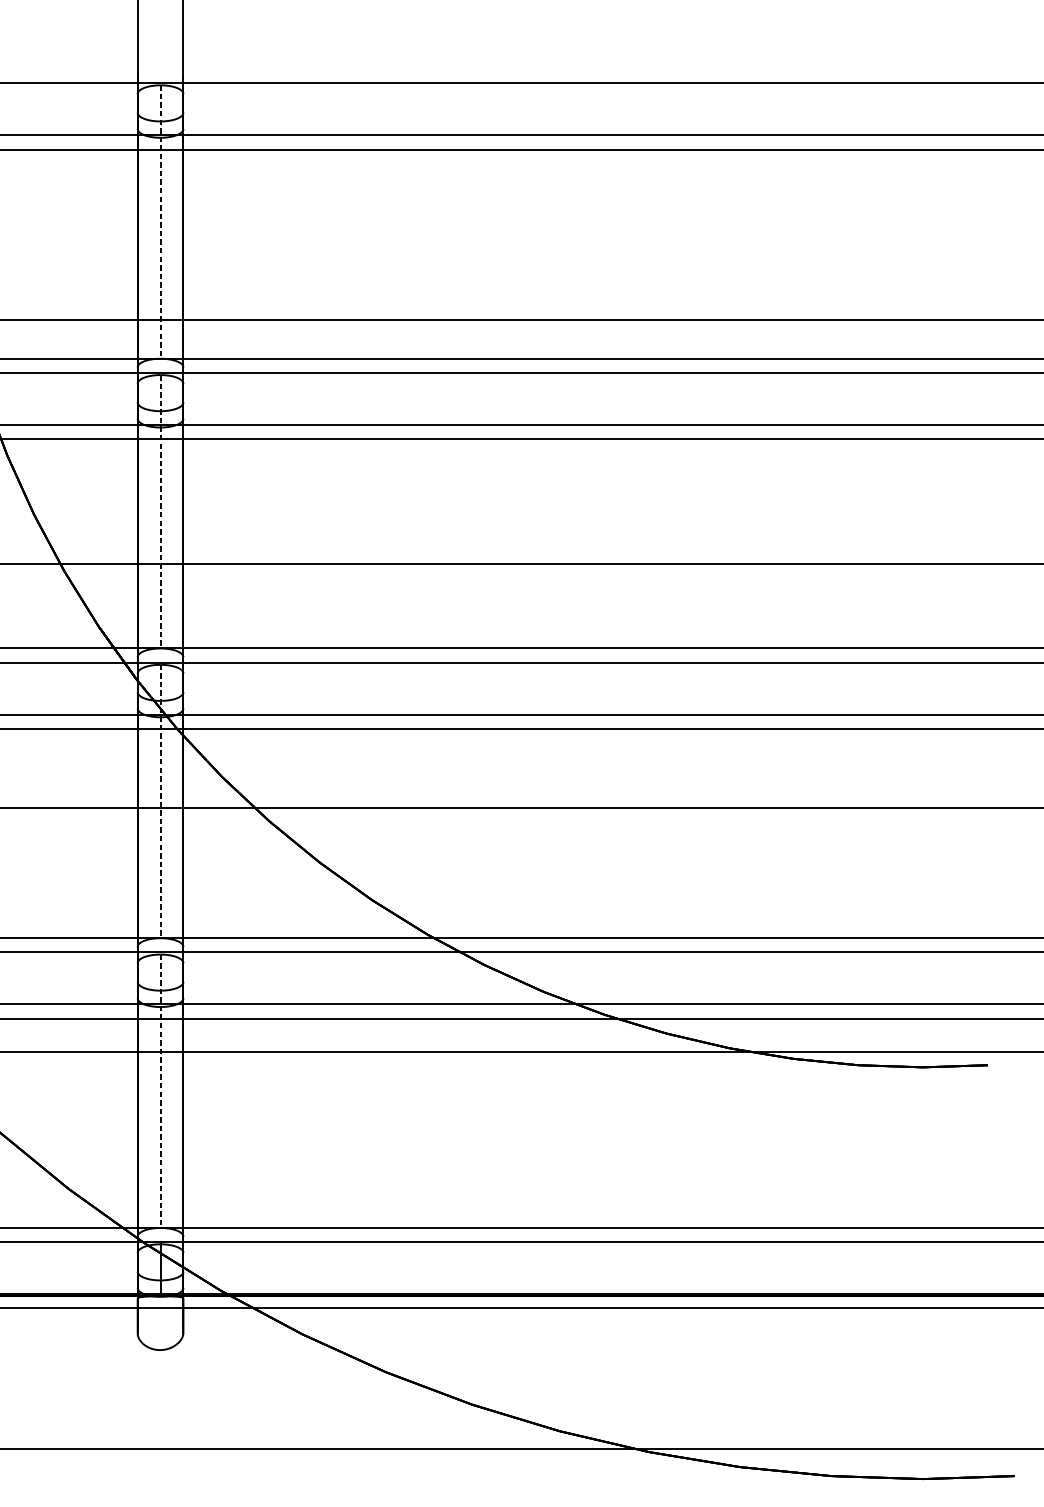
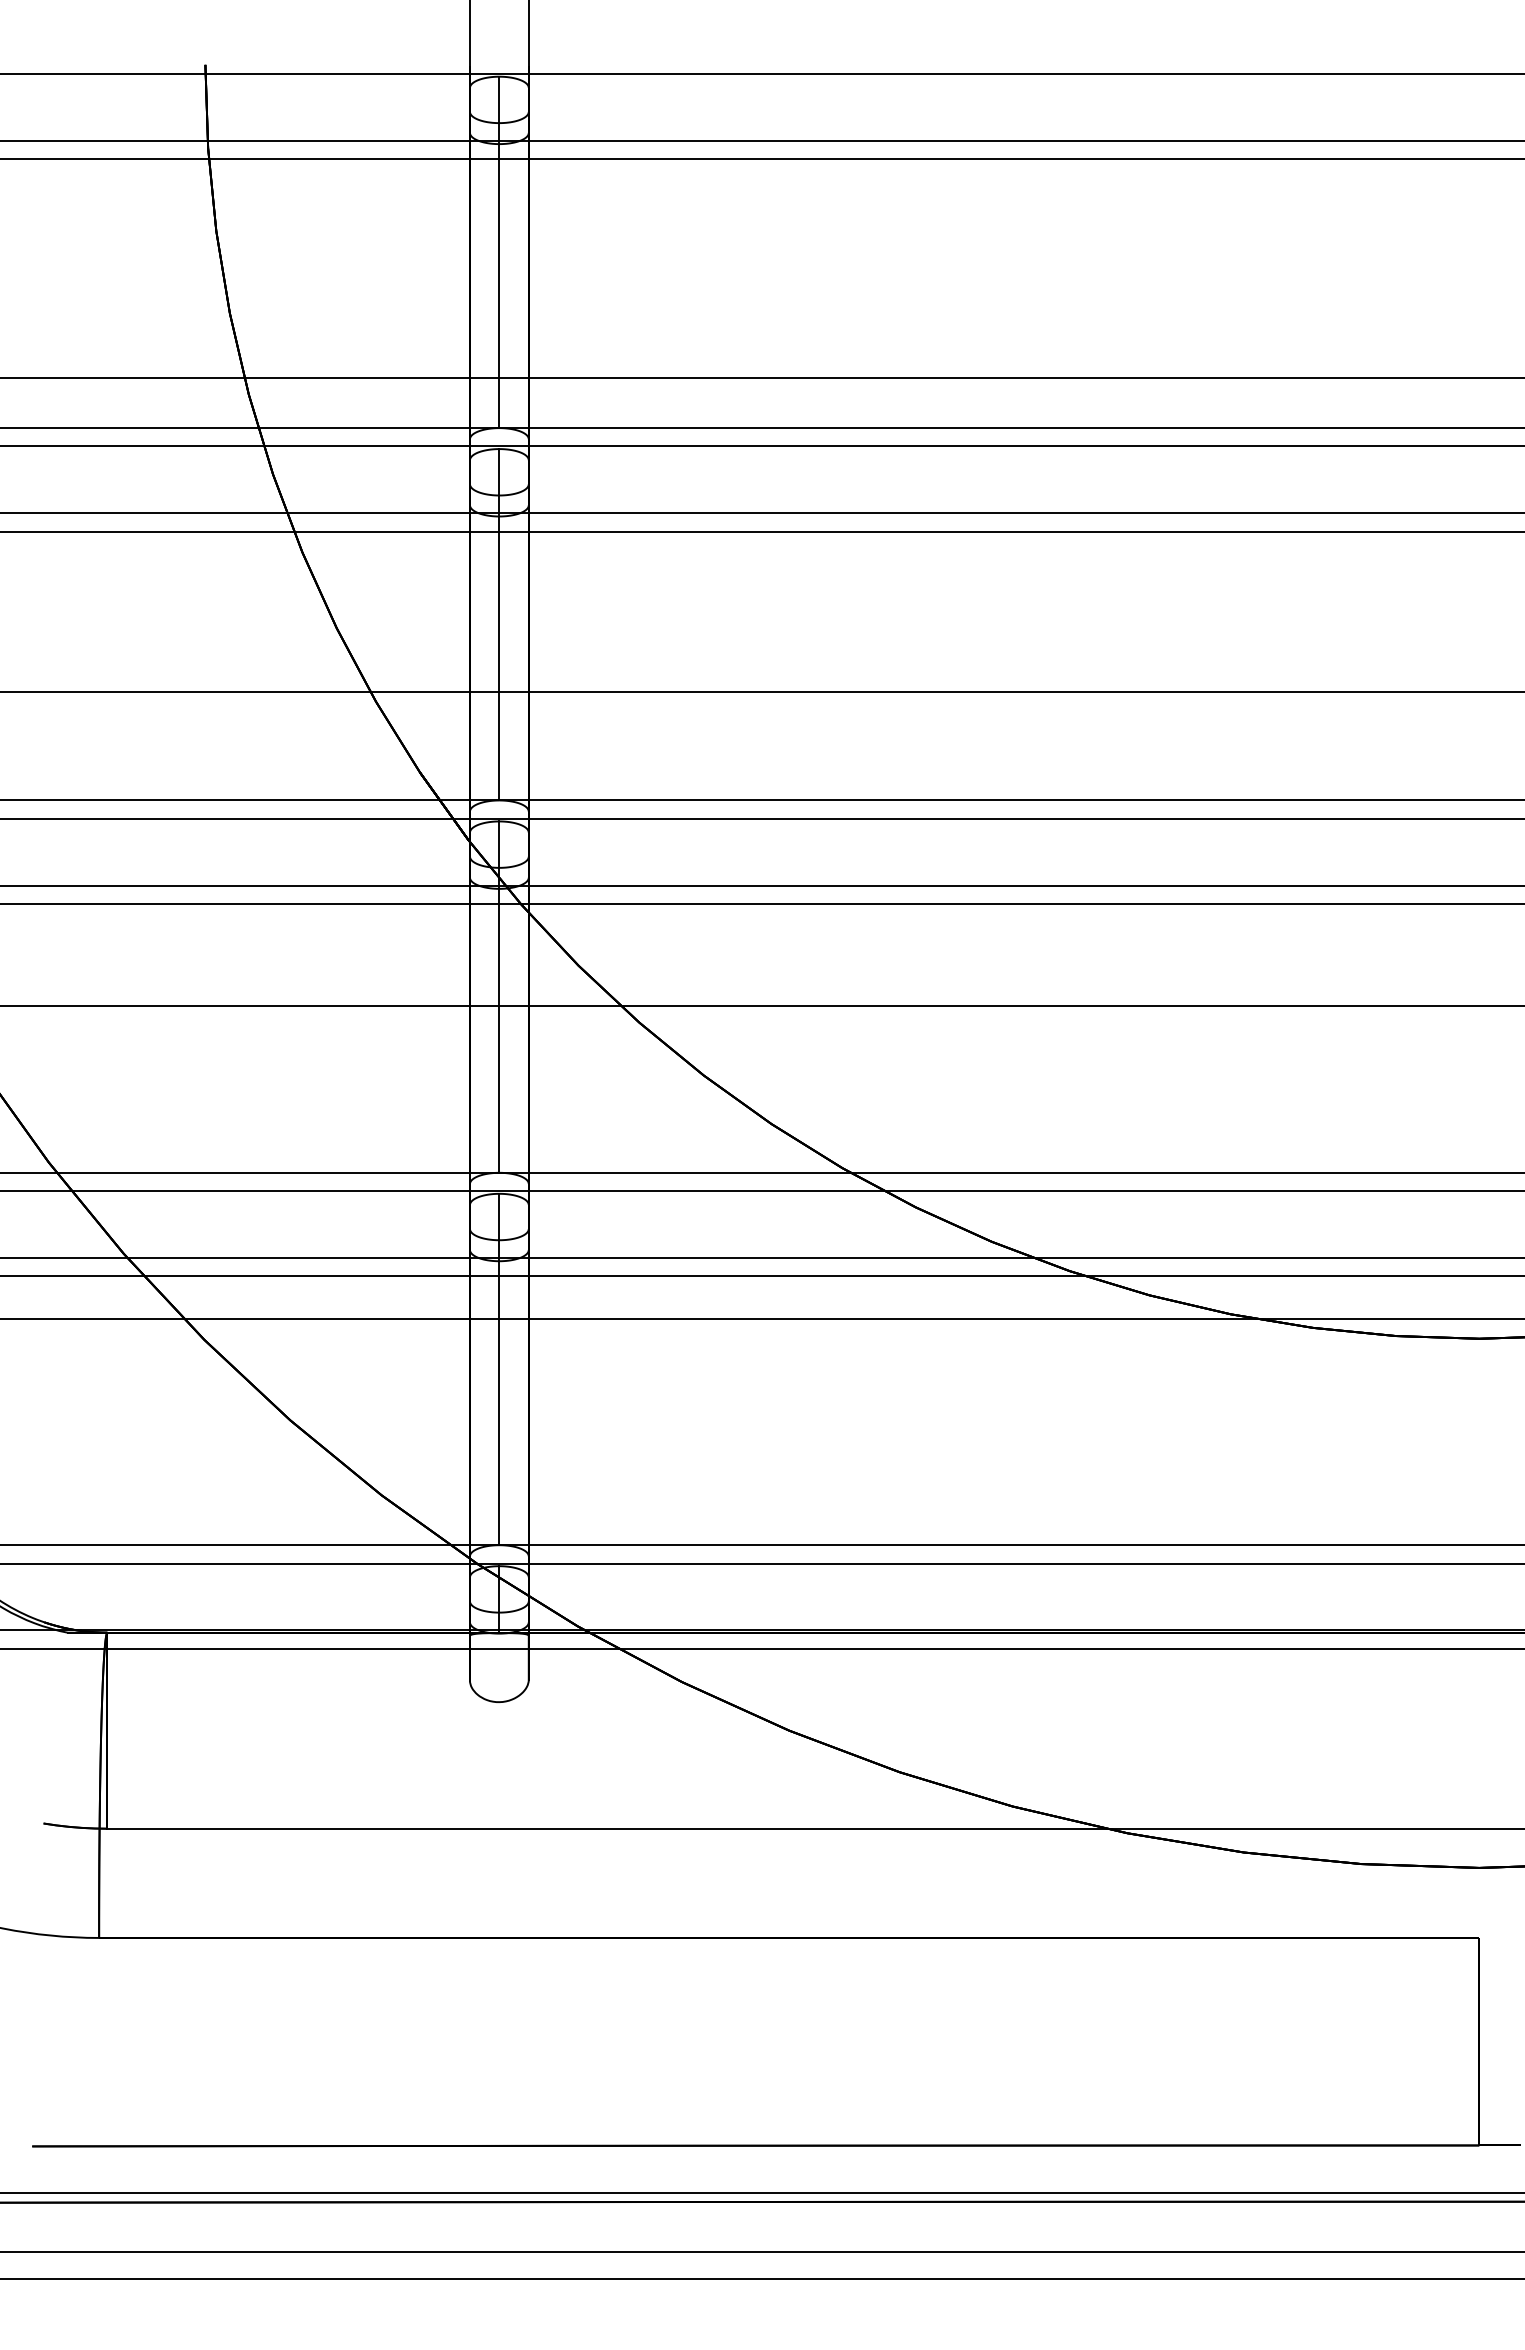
line: (160, 222) -> (499, 252), dashed -> solid
line: (160, 511) -> (499, 624), dashed -> solid
line: (160, 801) -> (499, 997), dashed -> solid
line: (160, 1091) -> (499, 1369), dashed -> solid

